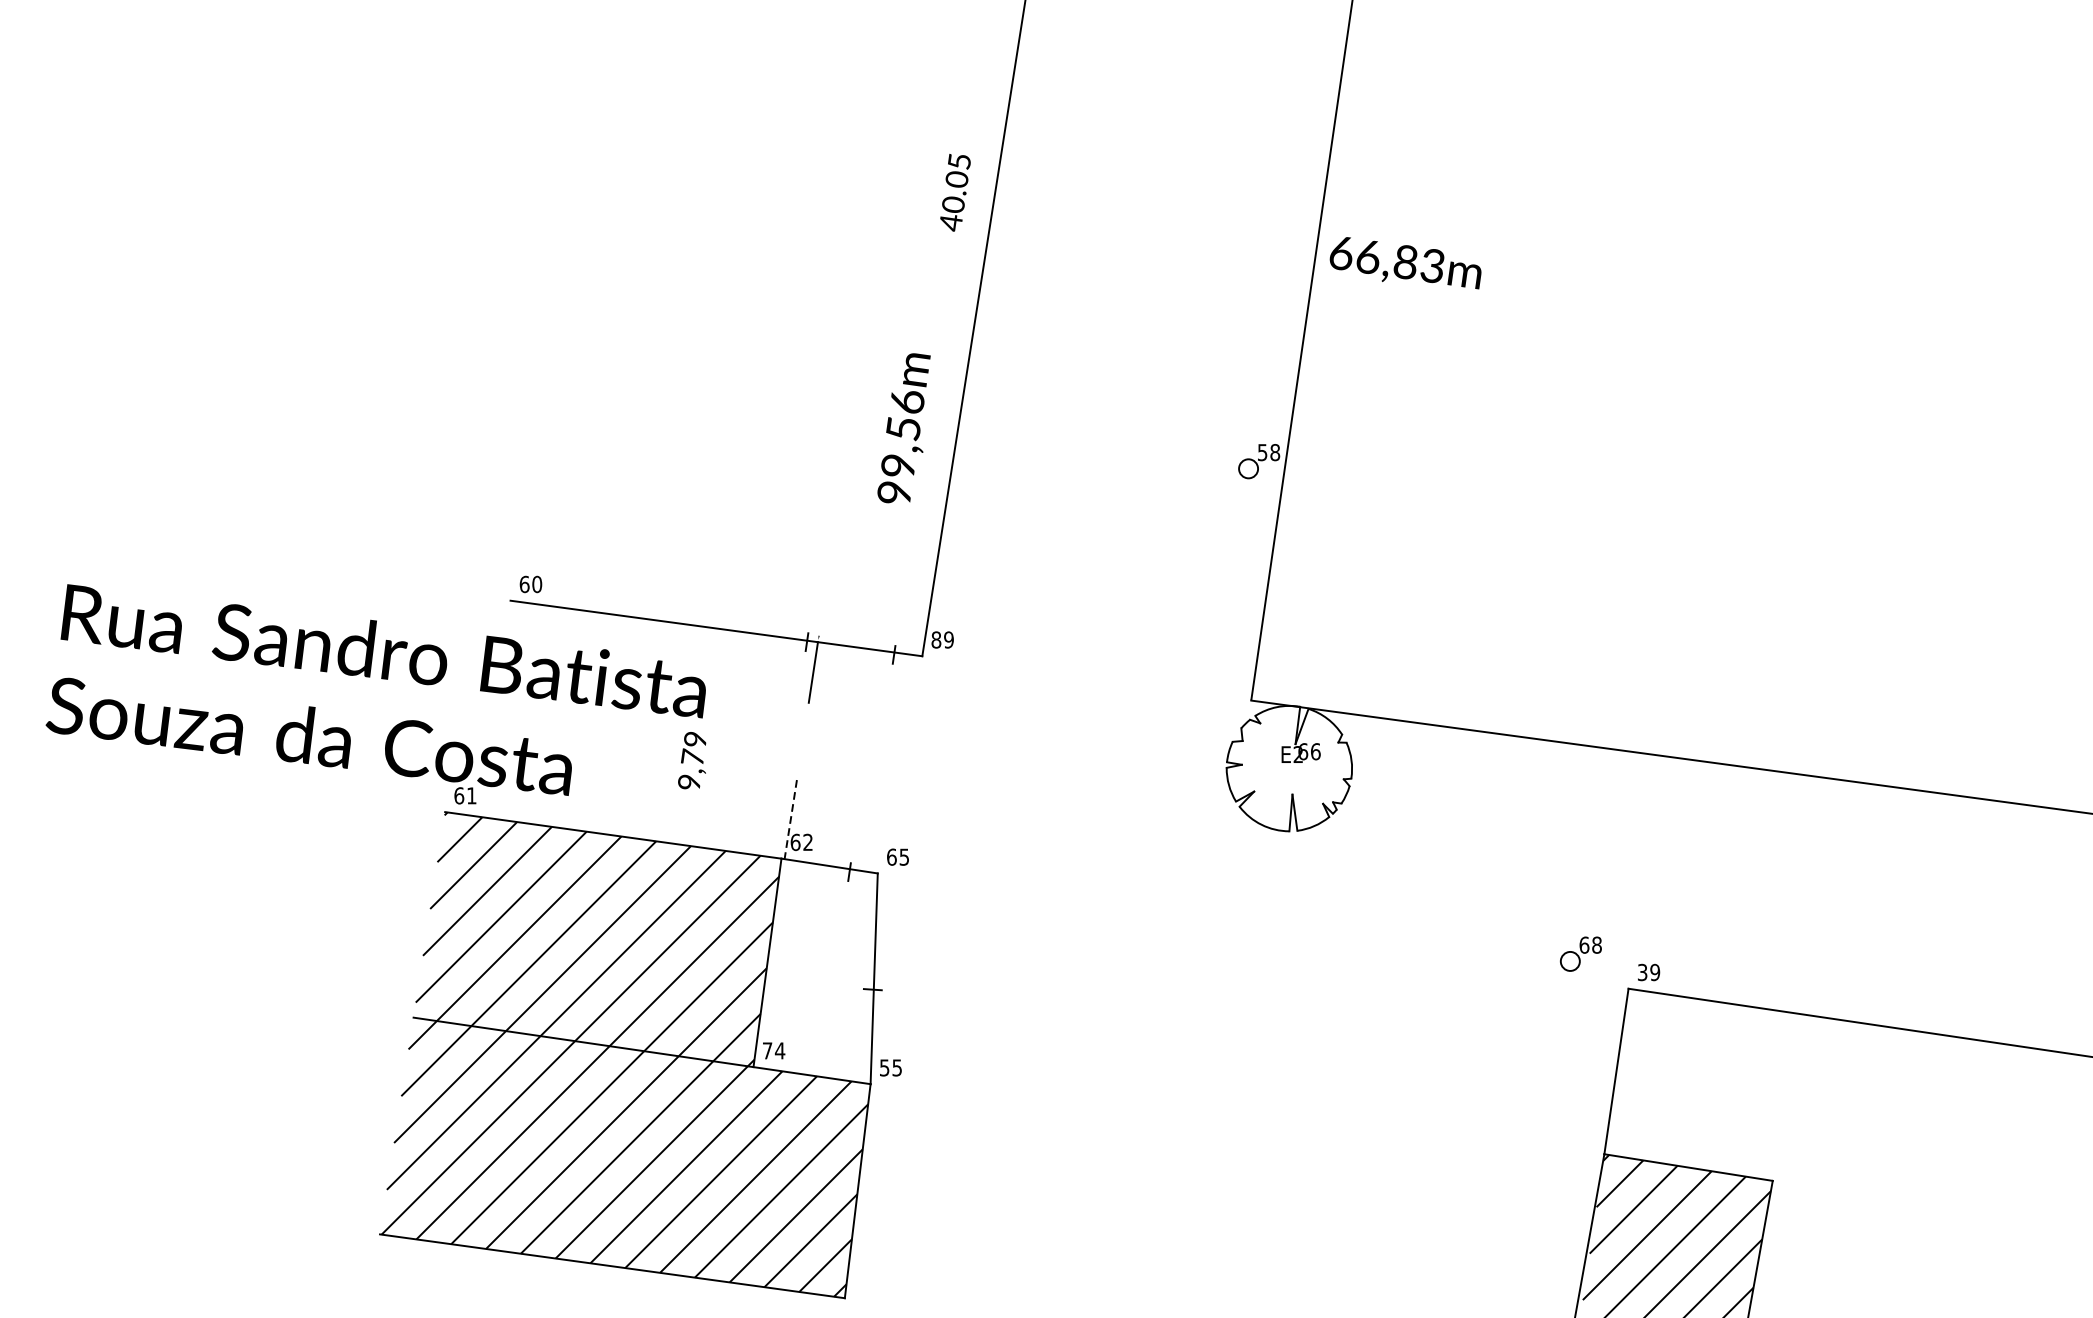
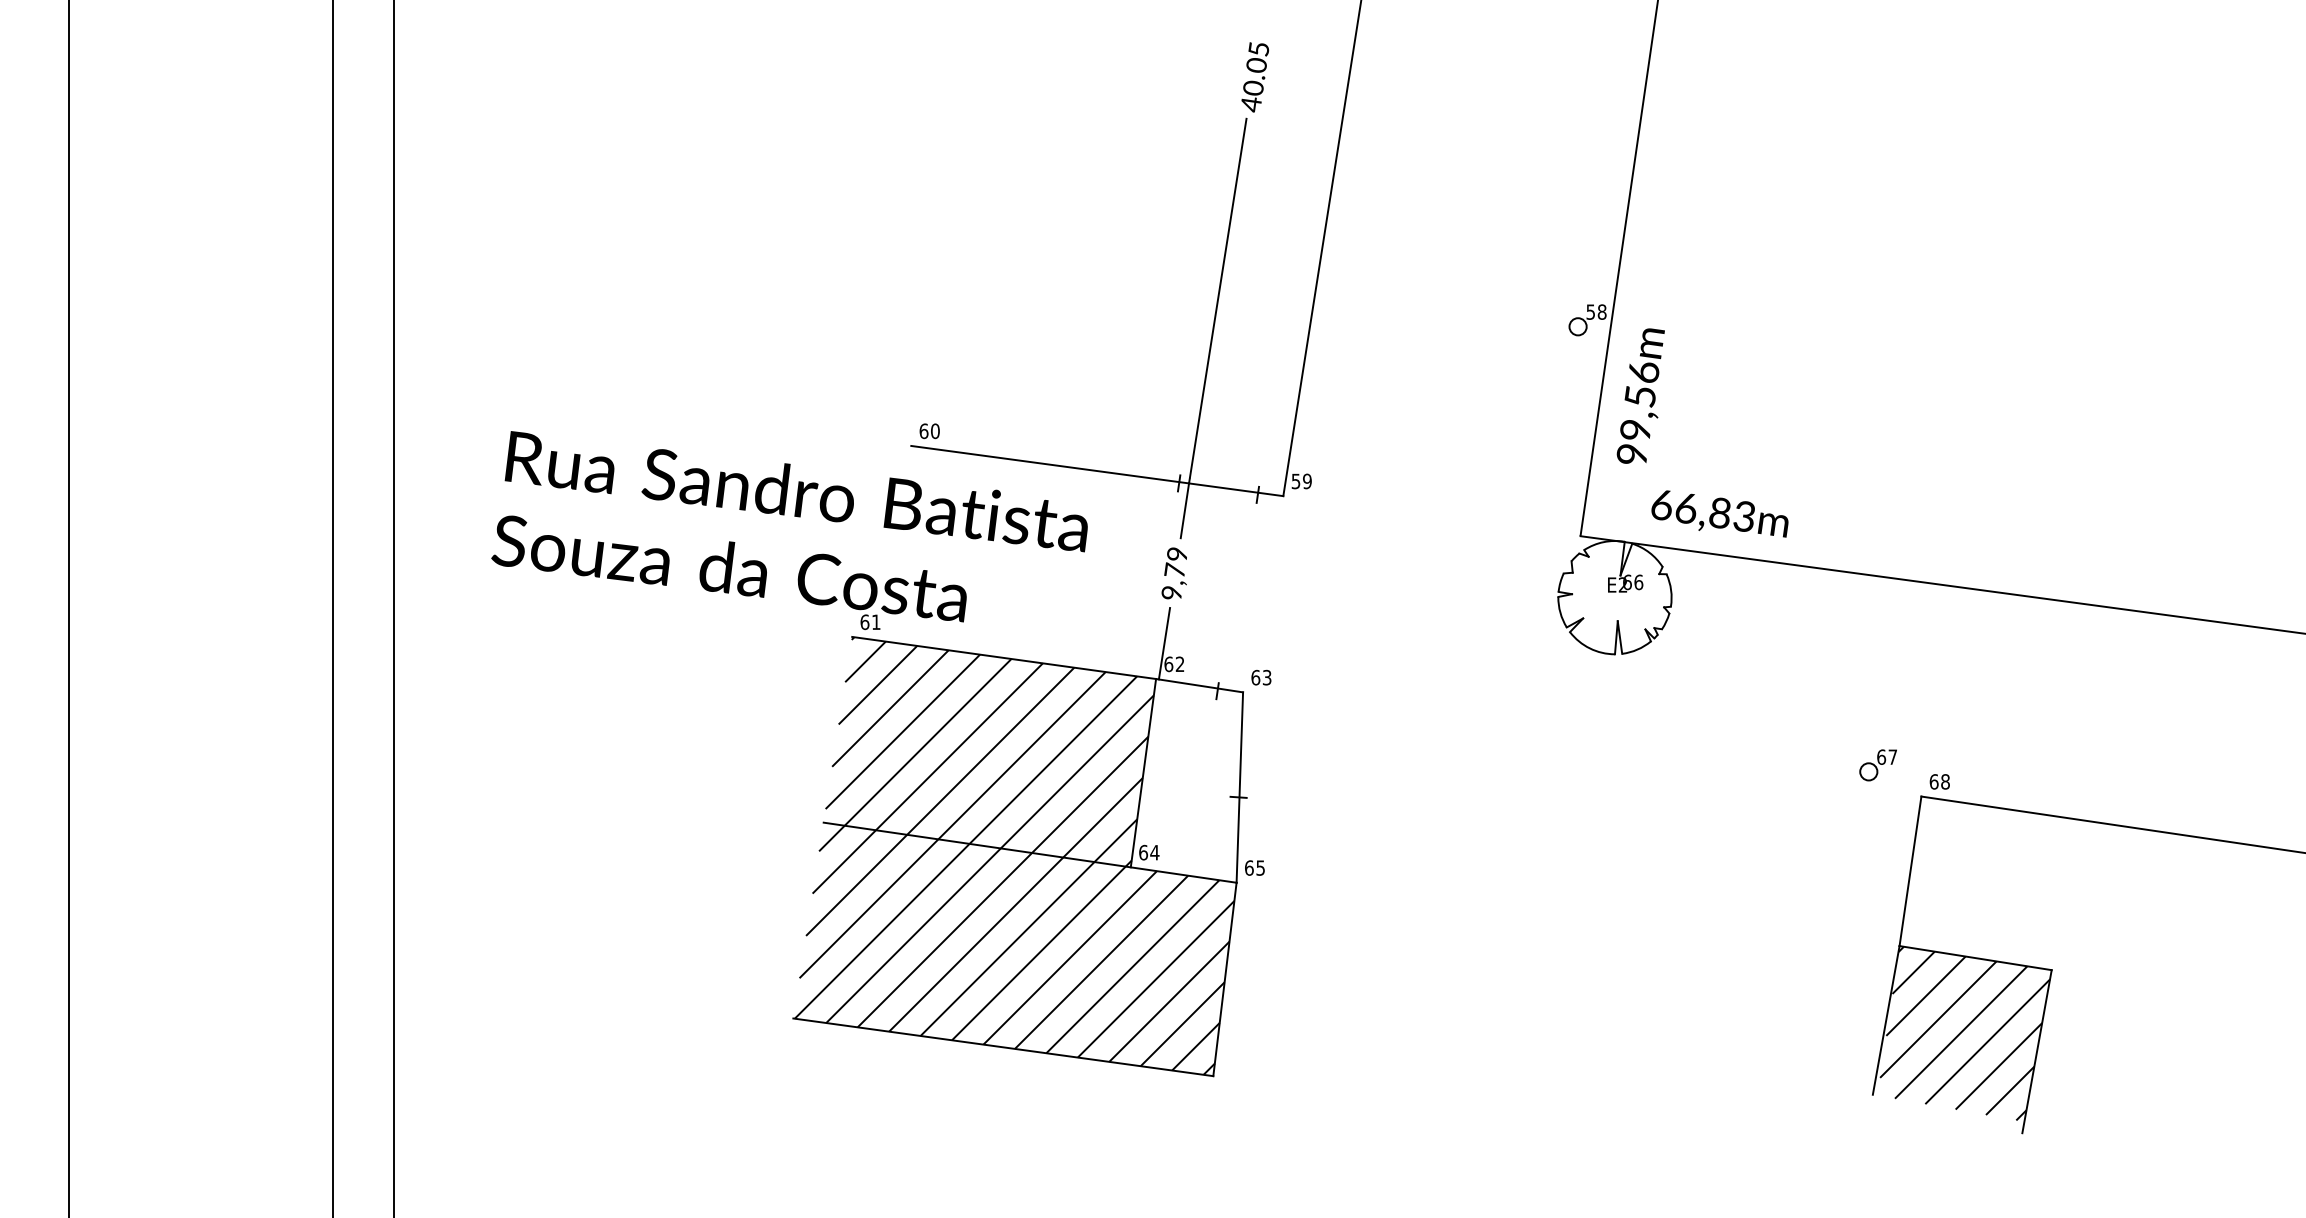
text: (955, 192) -> (1255, 77), moved
text: (1405, 262) -> (1719, 513), moved
text: (903, 427) -> (1640, 395), moved
line: (849, 439) -> (1217, 300), added
text: (935, 640) -> (1295, 481), 89 -> 59
text: (691, 760) -> (1173, 573), moved
line: (790, 820) -> (1164, 644), dashed -> solid
text: (904, 855) -> (1267, 676), 65 -> 63
text: (1596, 944) -> (1892, 756), 68 -> 67
text: (1648, 972) -> (1939, 781), 39 -> 68
text: (767, 1050) -> (1143, 852), 74 -> 64
text: (884, 1067) -> (1249, 867), 55 -> 65

